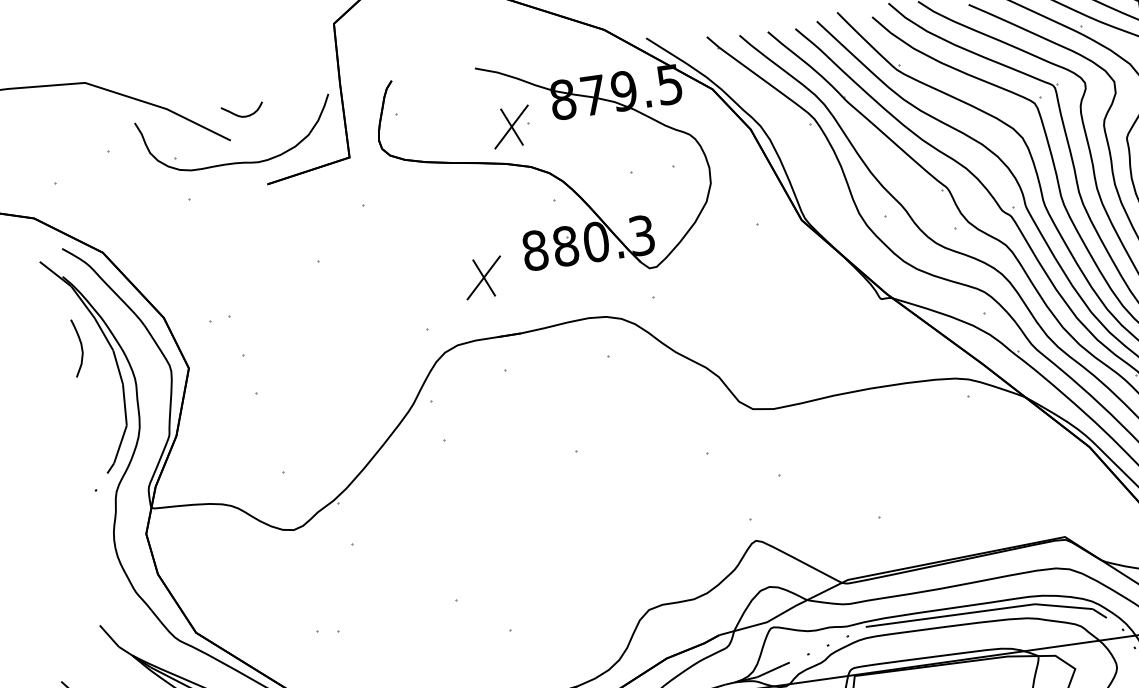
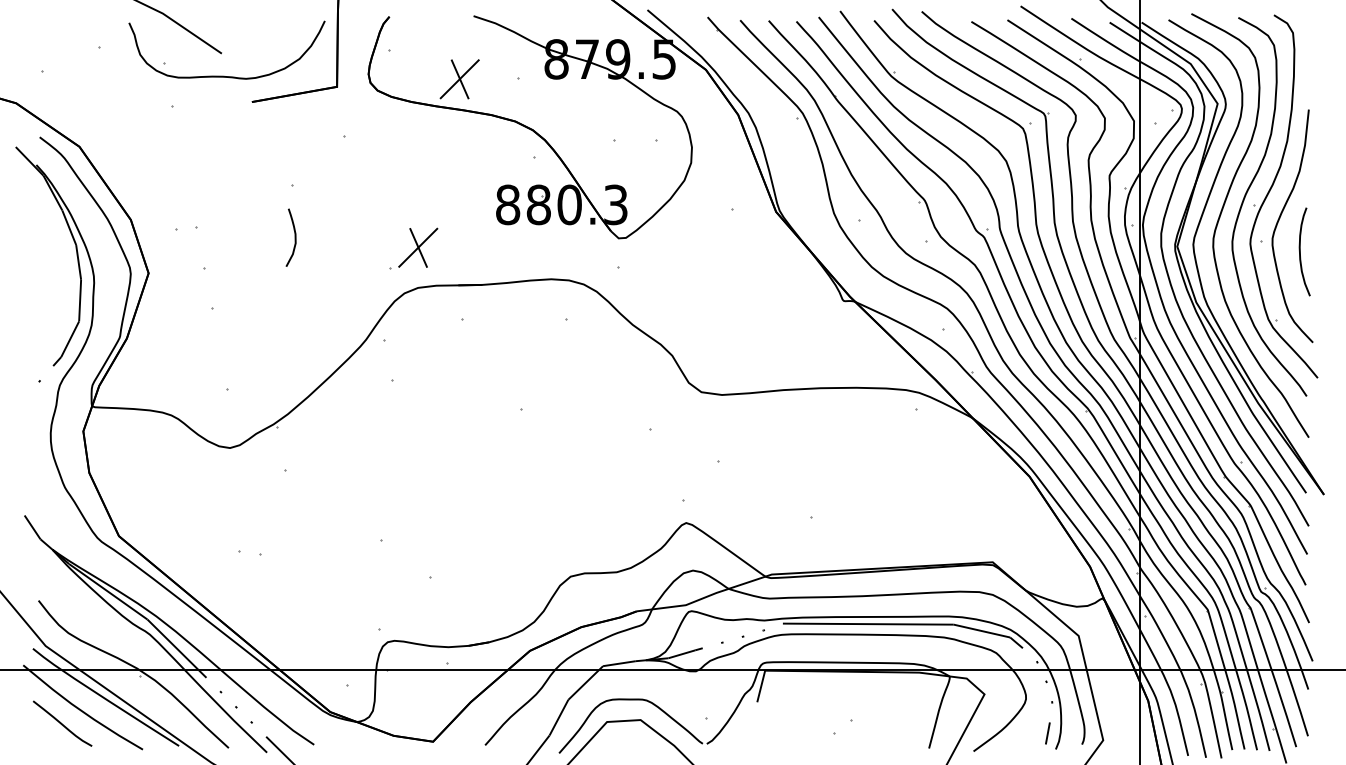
curve: (243, 115) -> (237, 30), removed
part: (511, 127) -> (459, 79), moved
part: (484, 277) -> (418, 247), moved
curve: (80, 347) -> (294, 237), moved

